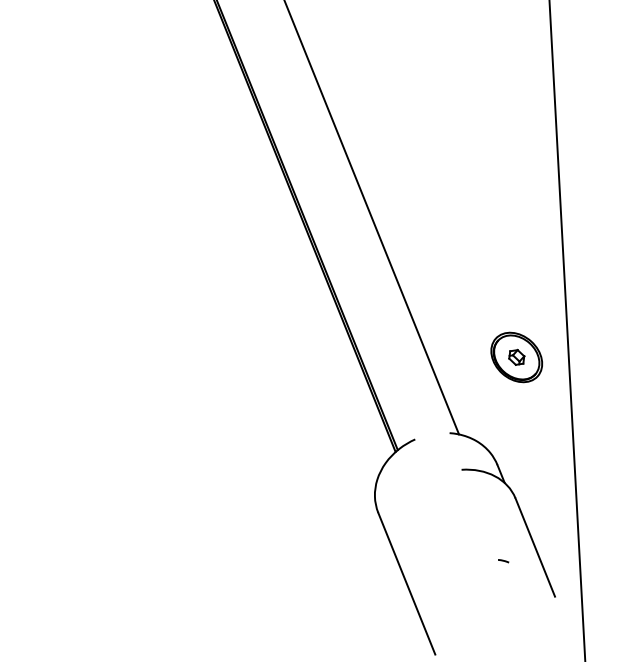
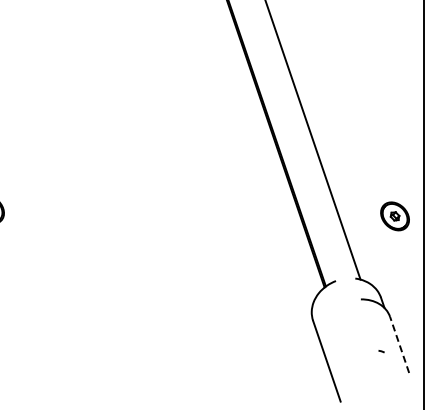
part: (515, 357) -> (394, 216), moved
line: (534, 546) -> (399, 344), solid -> dashed

